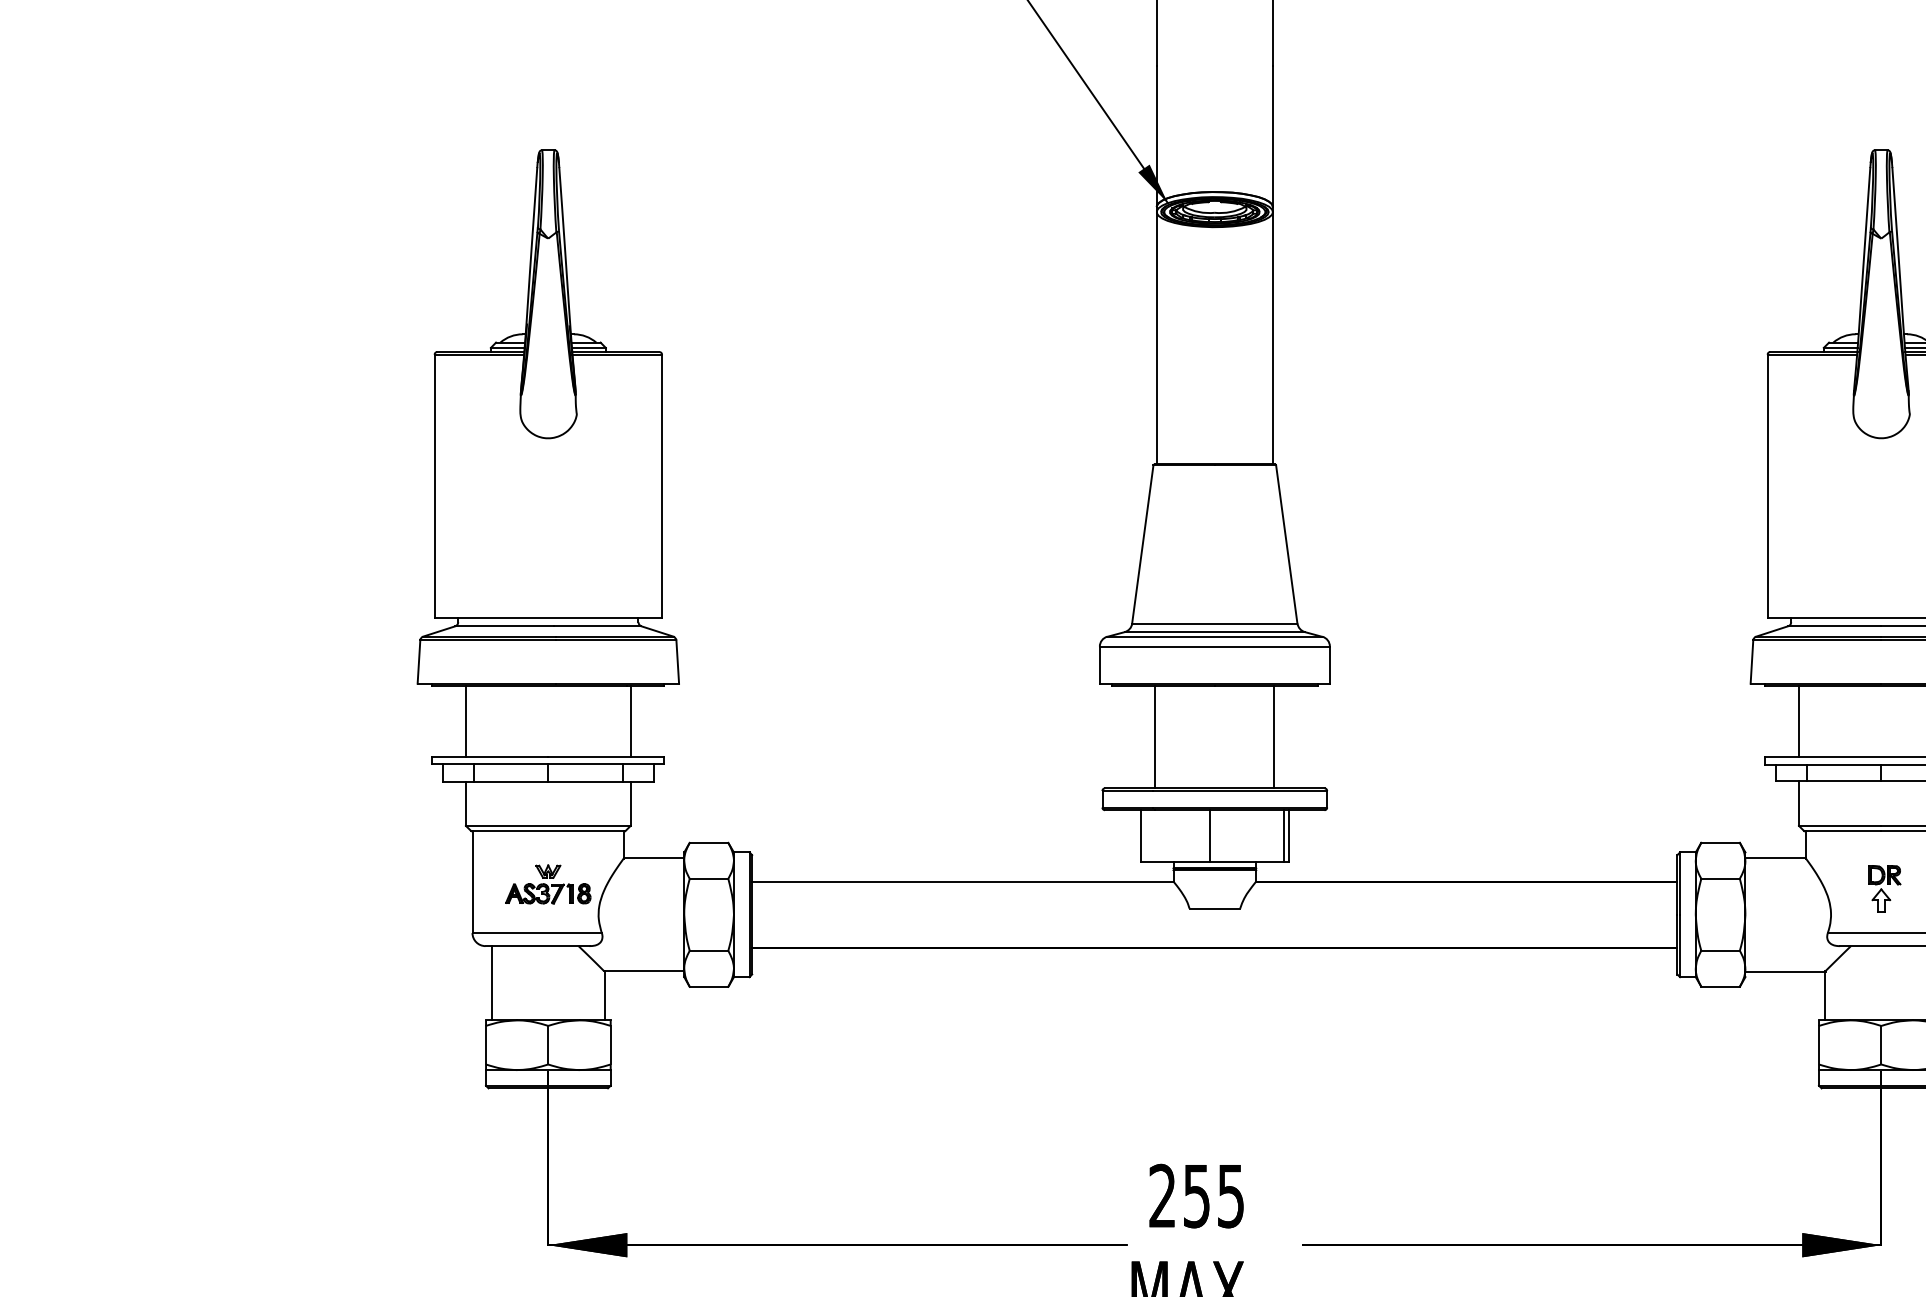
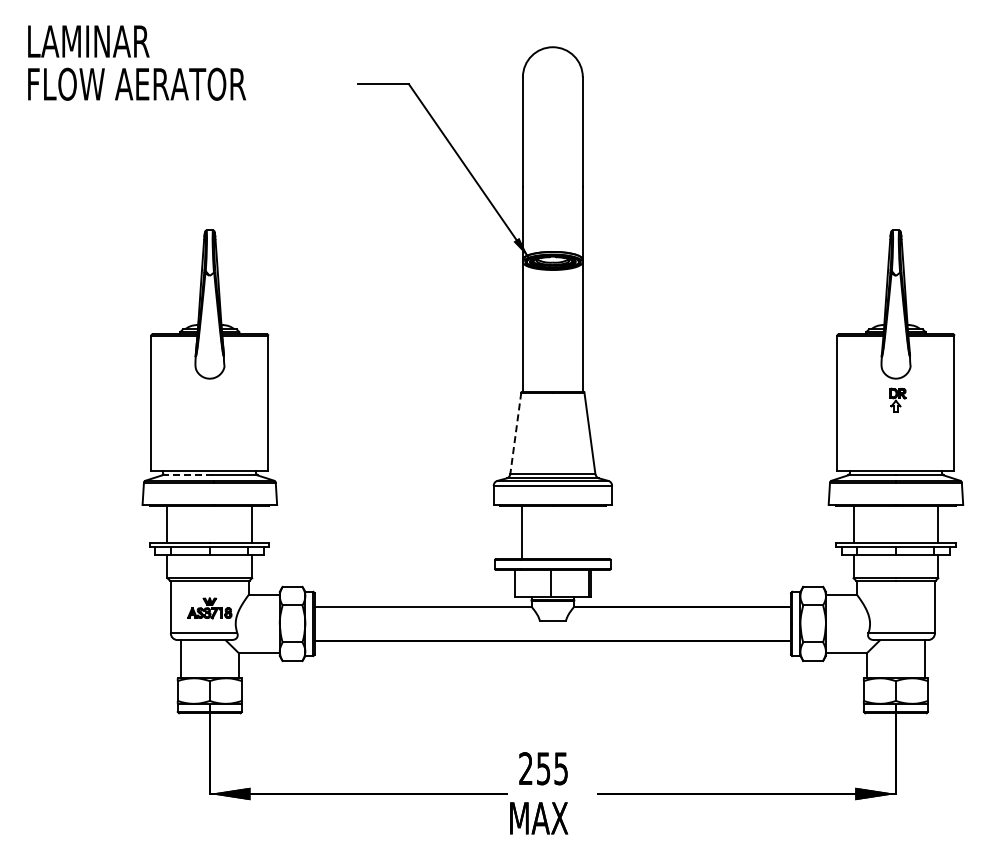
line: (1142, 544) -> (515, 433), solid -> dashed
line: (502, 626) -> (186, 475), solid -> dashed
line: (1274, 737) -> (583, 532), removed
part: (1884, 886) -> (897, 399), moved

